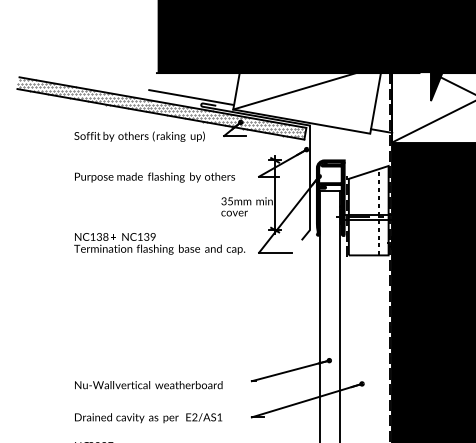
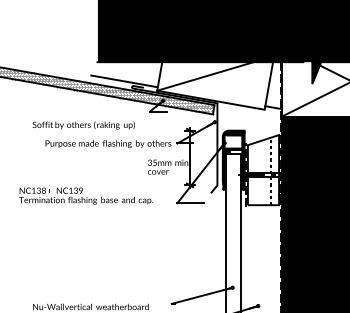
text: (139, 136) -> (83, 125), moved
text: (154, 177) -> (107, 144), moved
text: (159, 243) -> (86, 195), moved

